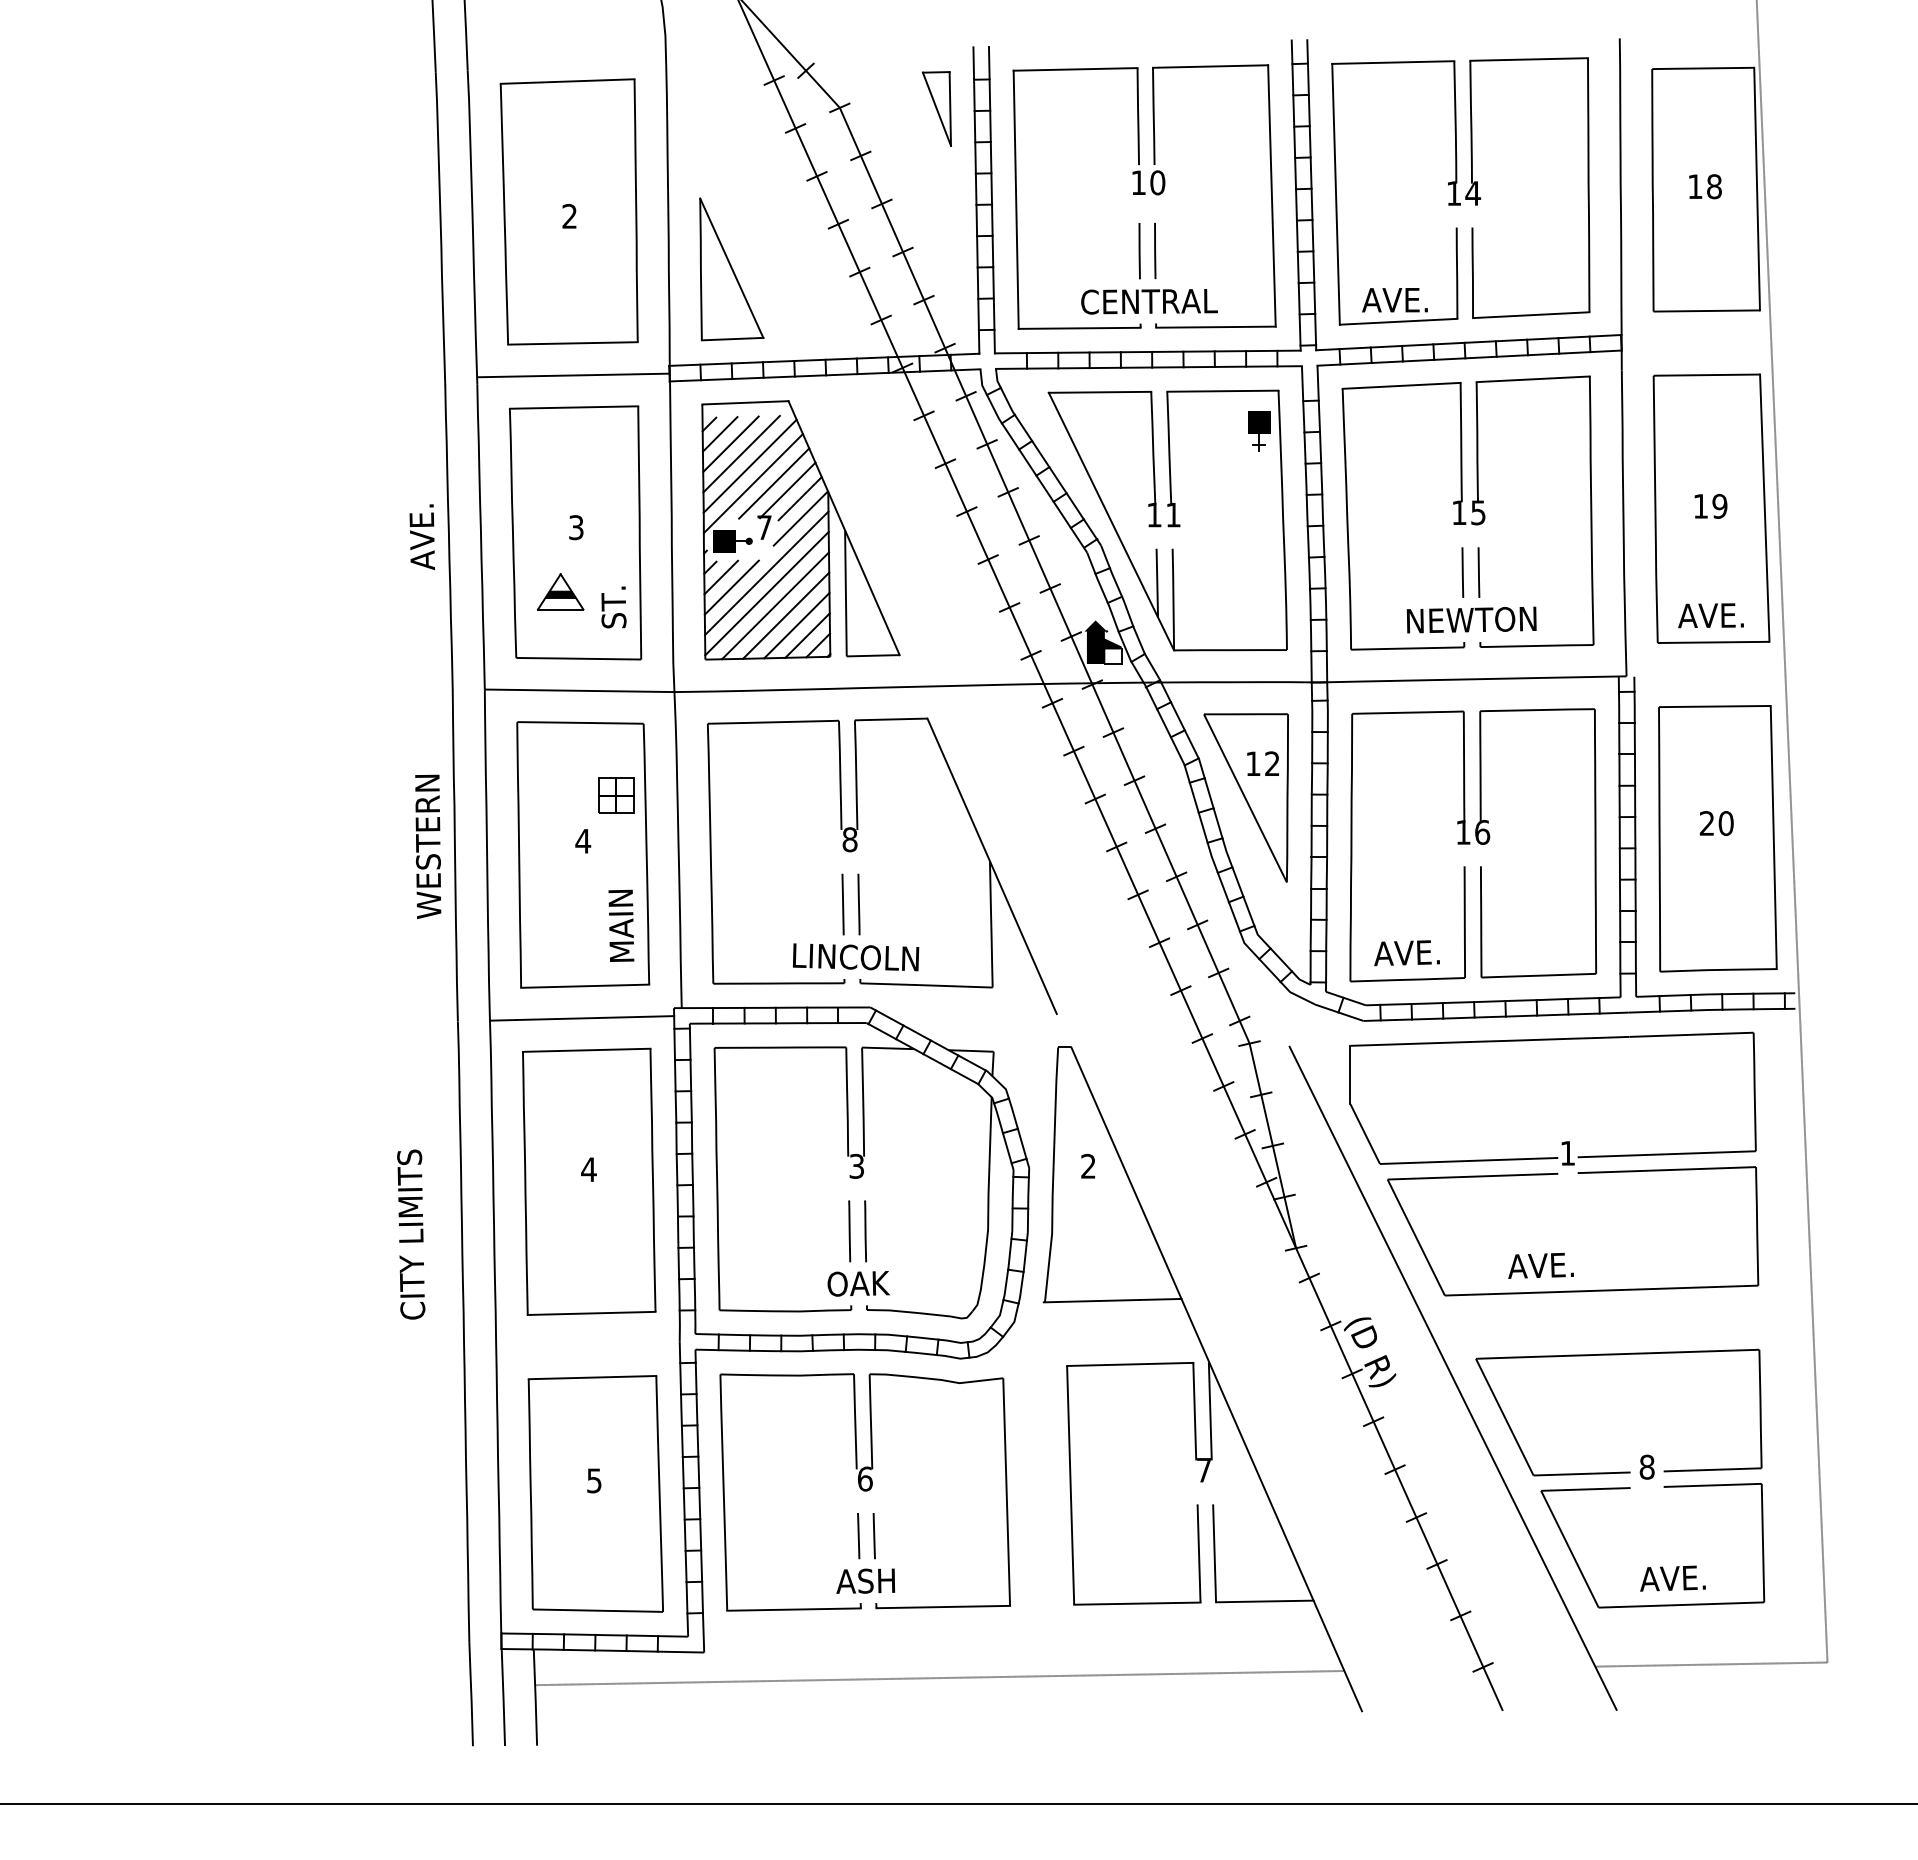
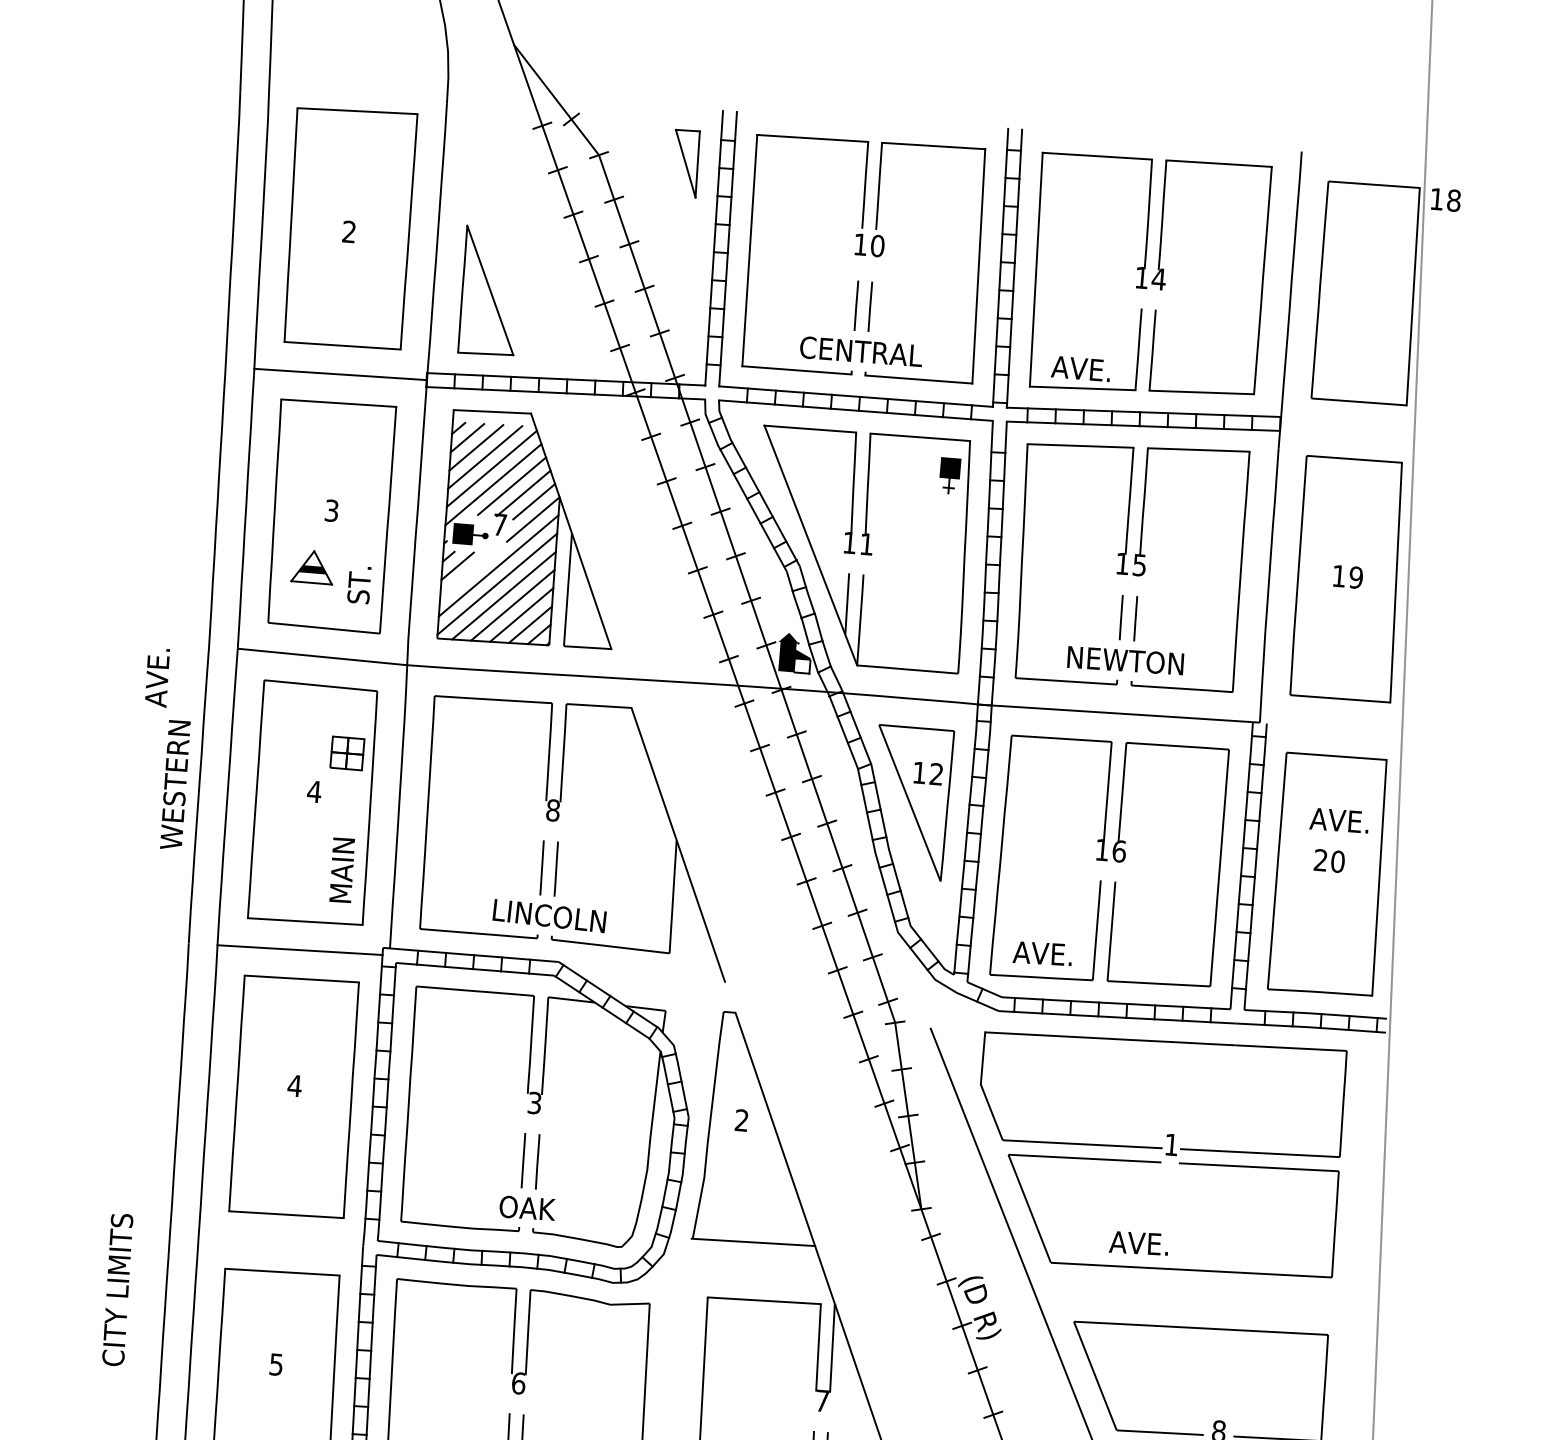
text: (1705, 186) -> (1446, 199), moved
text: (421, 537) -> (156, 677), moved
line: (731, 587) -> (466, 575), removed
text: (1710, 615) -> (1339, 820), moved
text: (411, 1234) -> (117, 1289), moved

